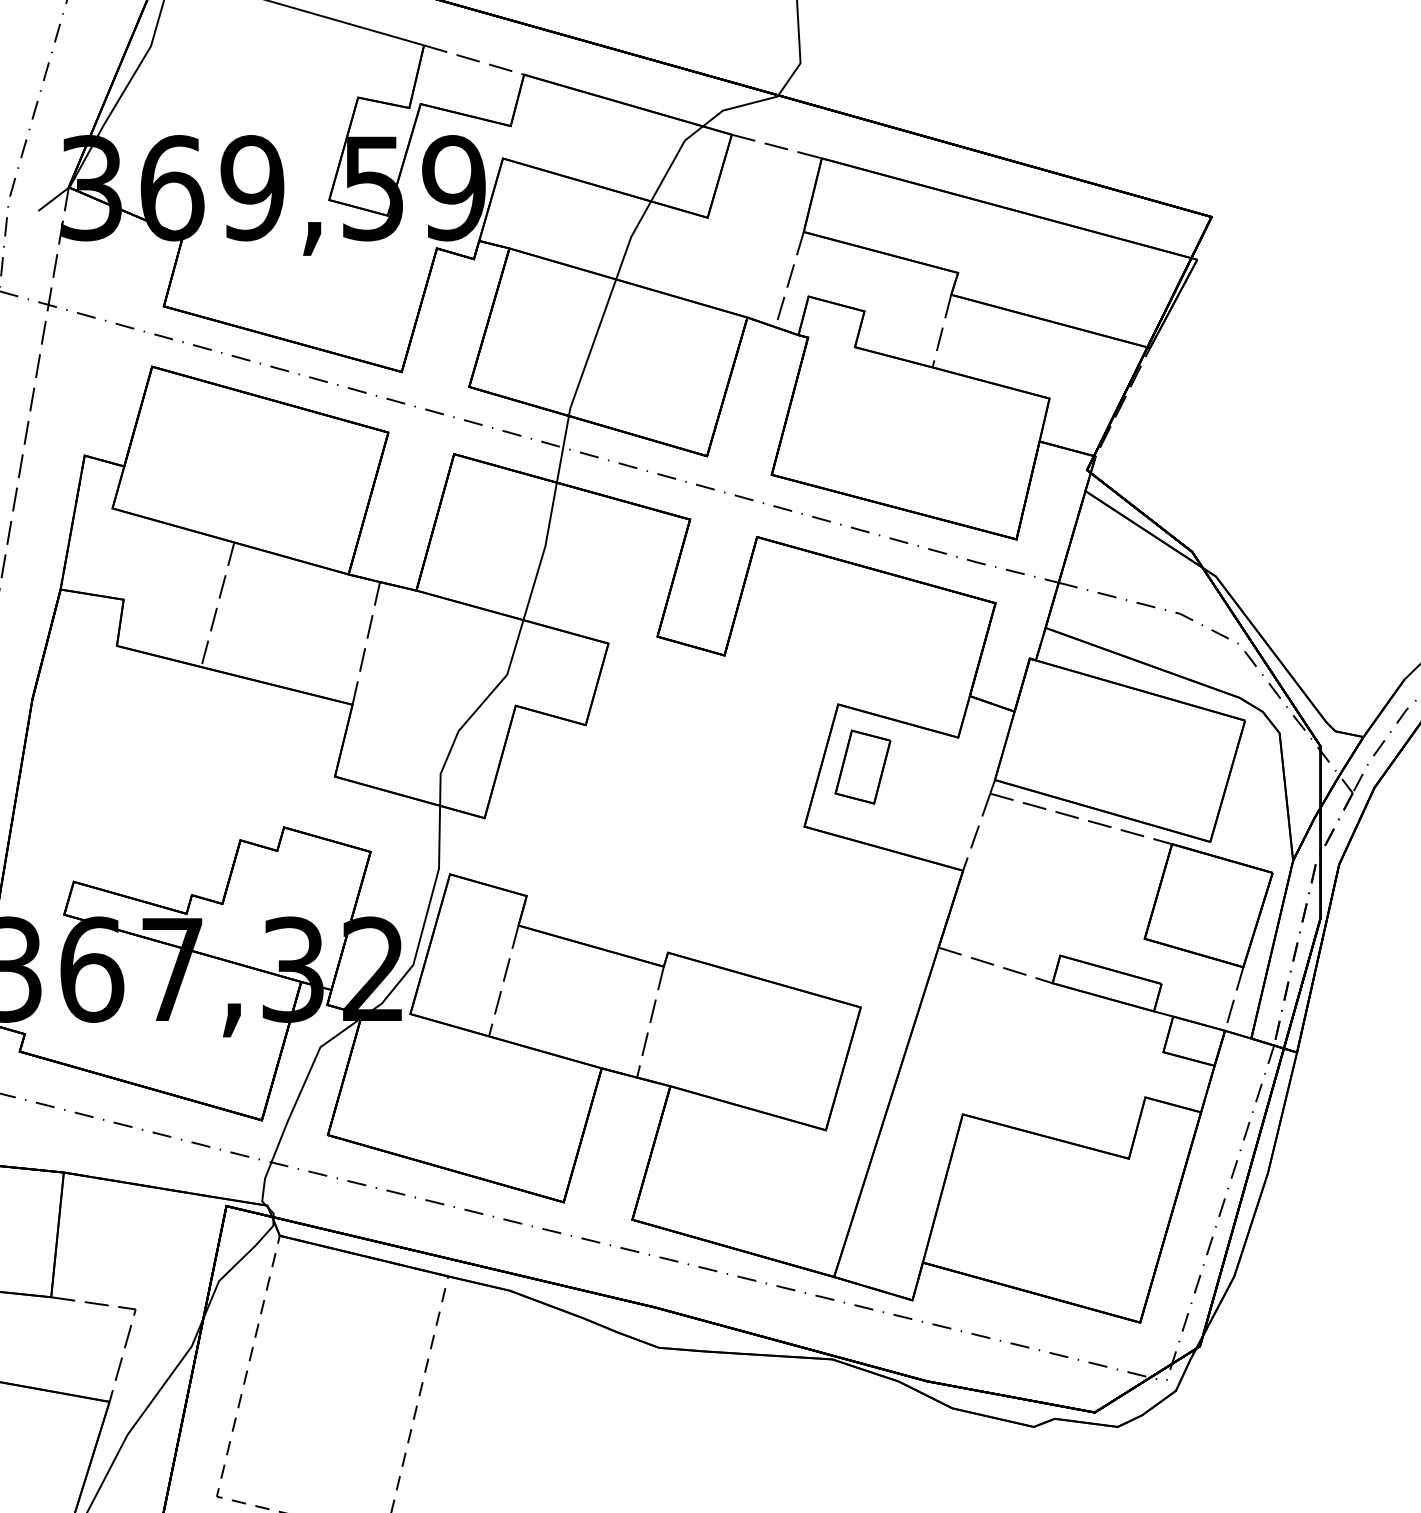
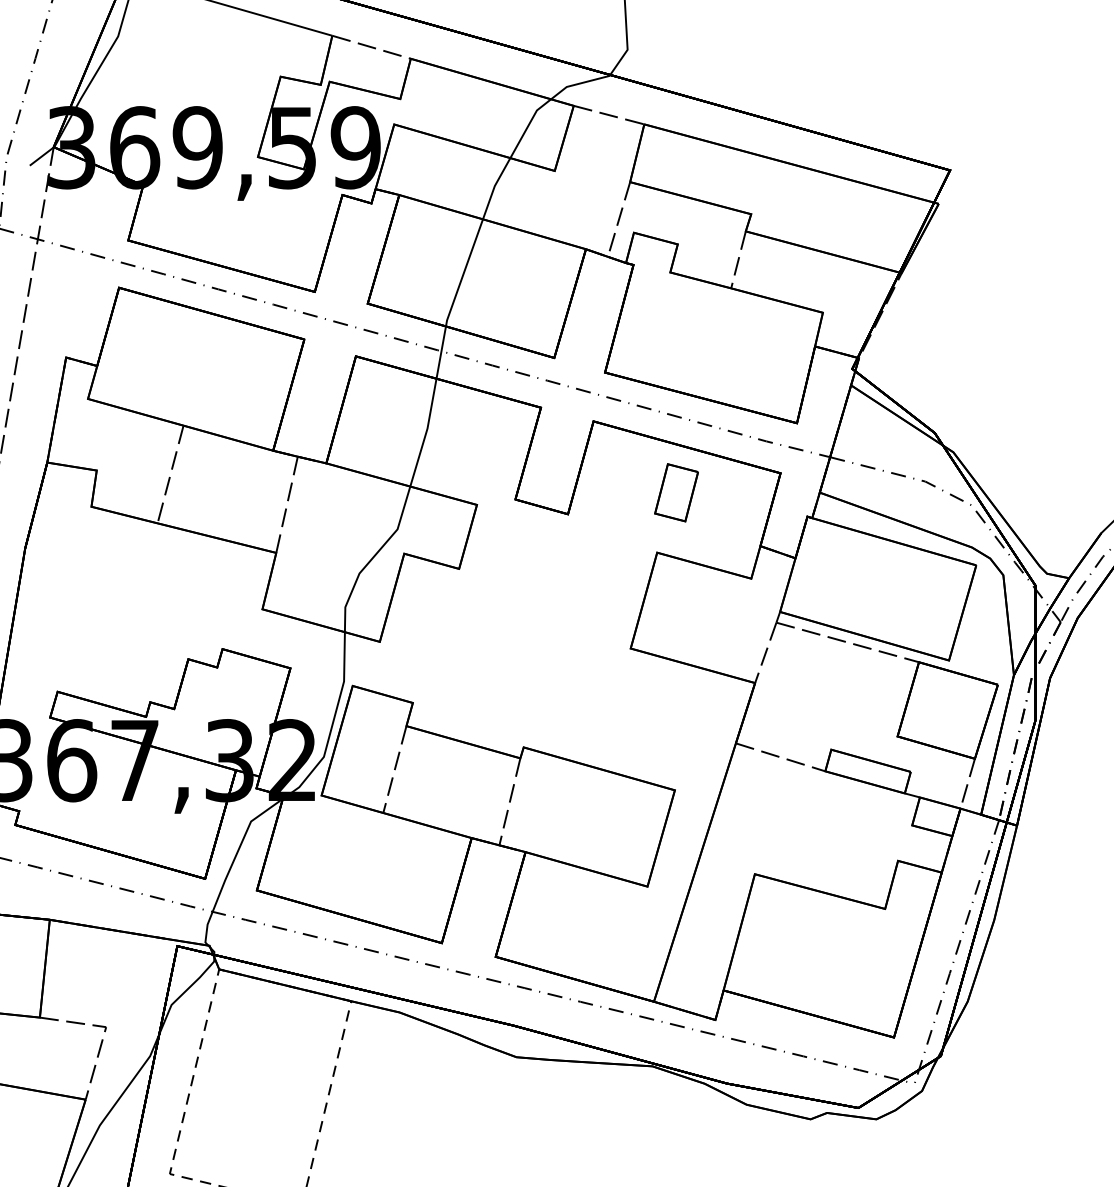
part: (862, 766) -> (676, 492), moved

